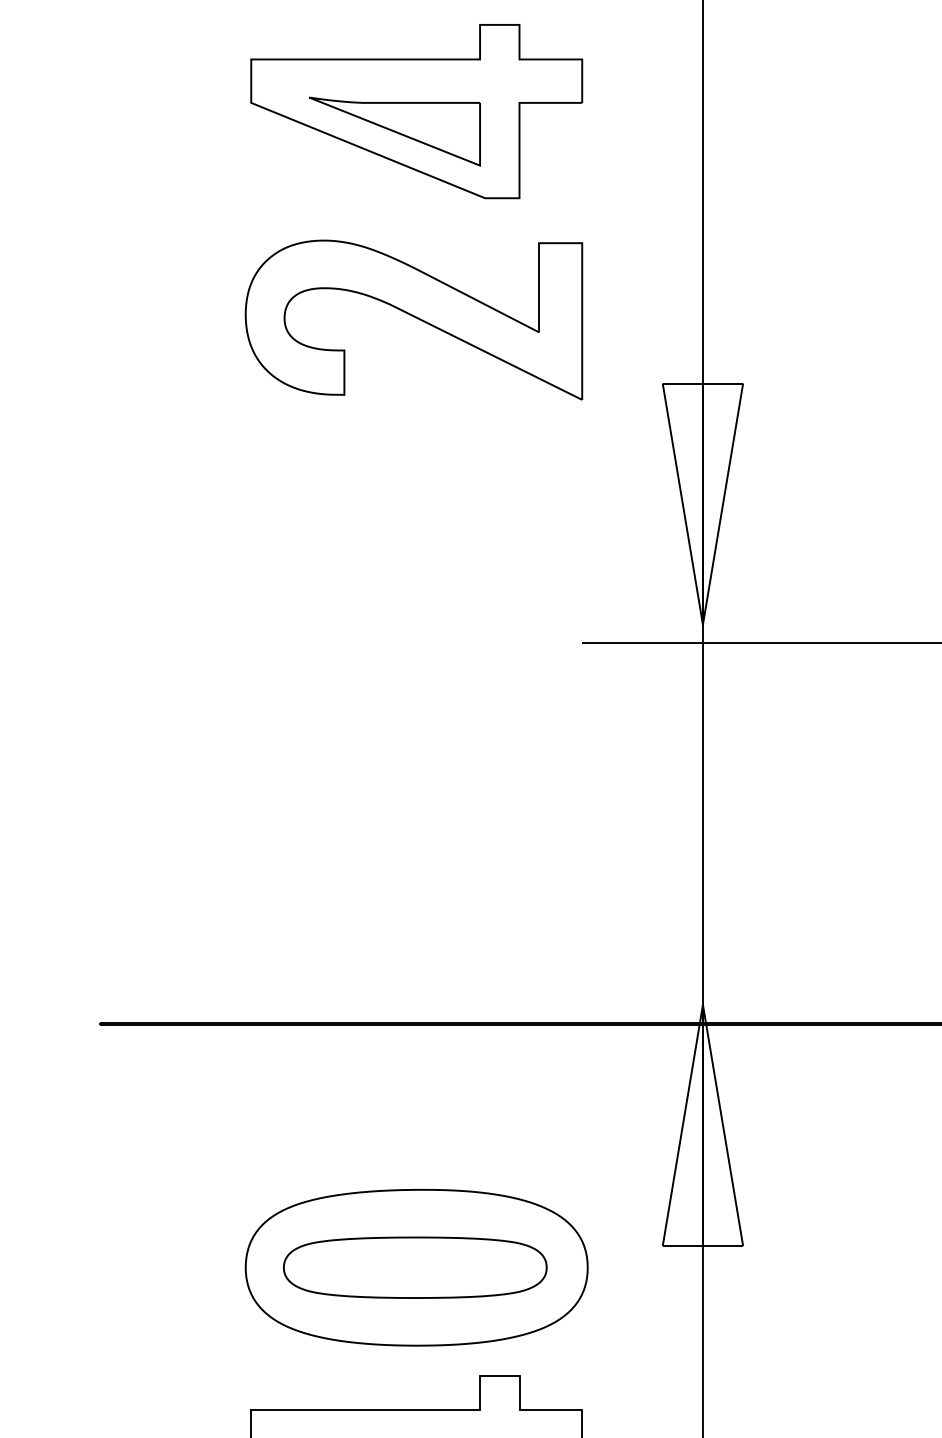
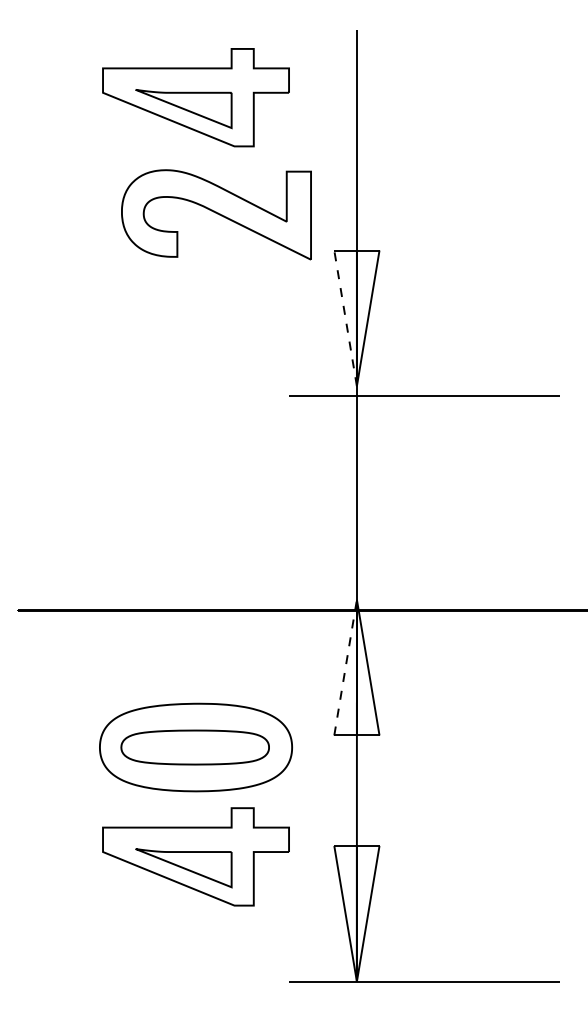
part: (413, 319) -> (216, 214), moved
line: (682, 504) -> (345, 318), solid -> dashed
line: (682, 1125) -> (345, 667), solid -> dashed

